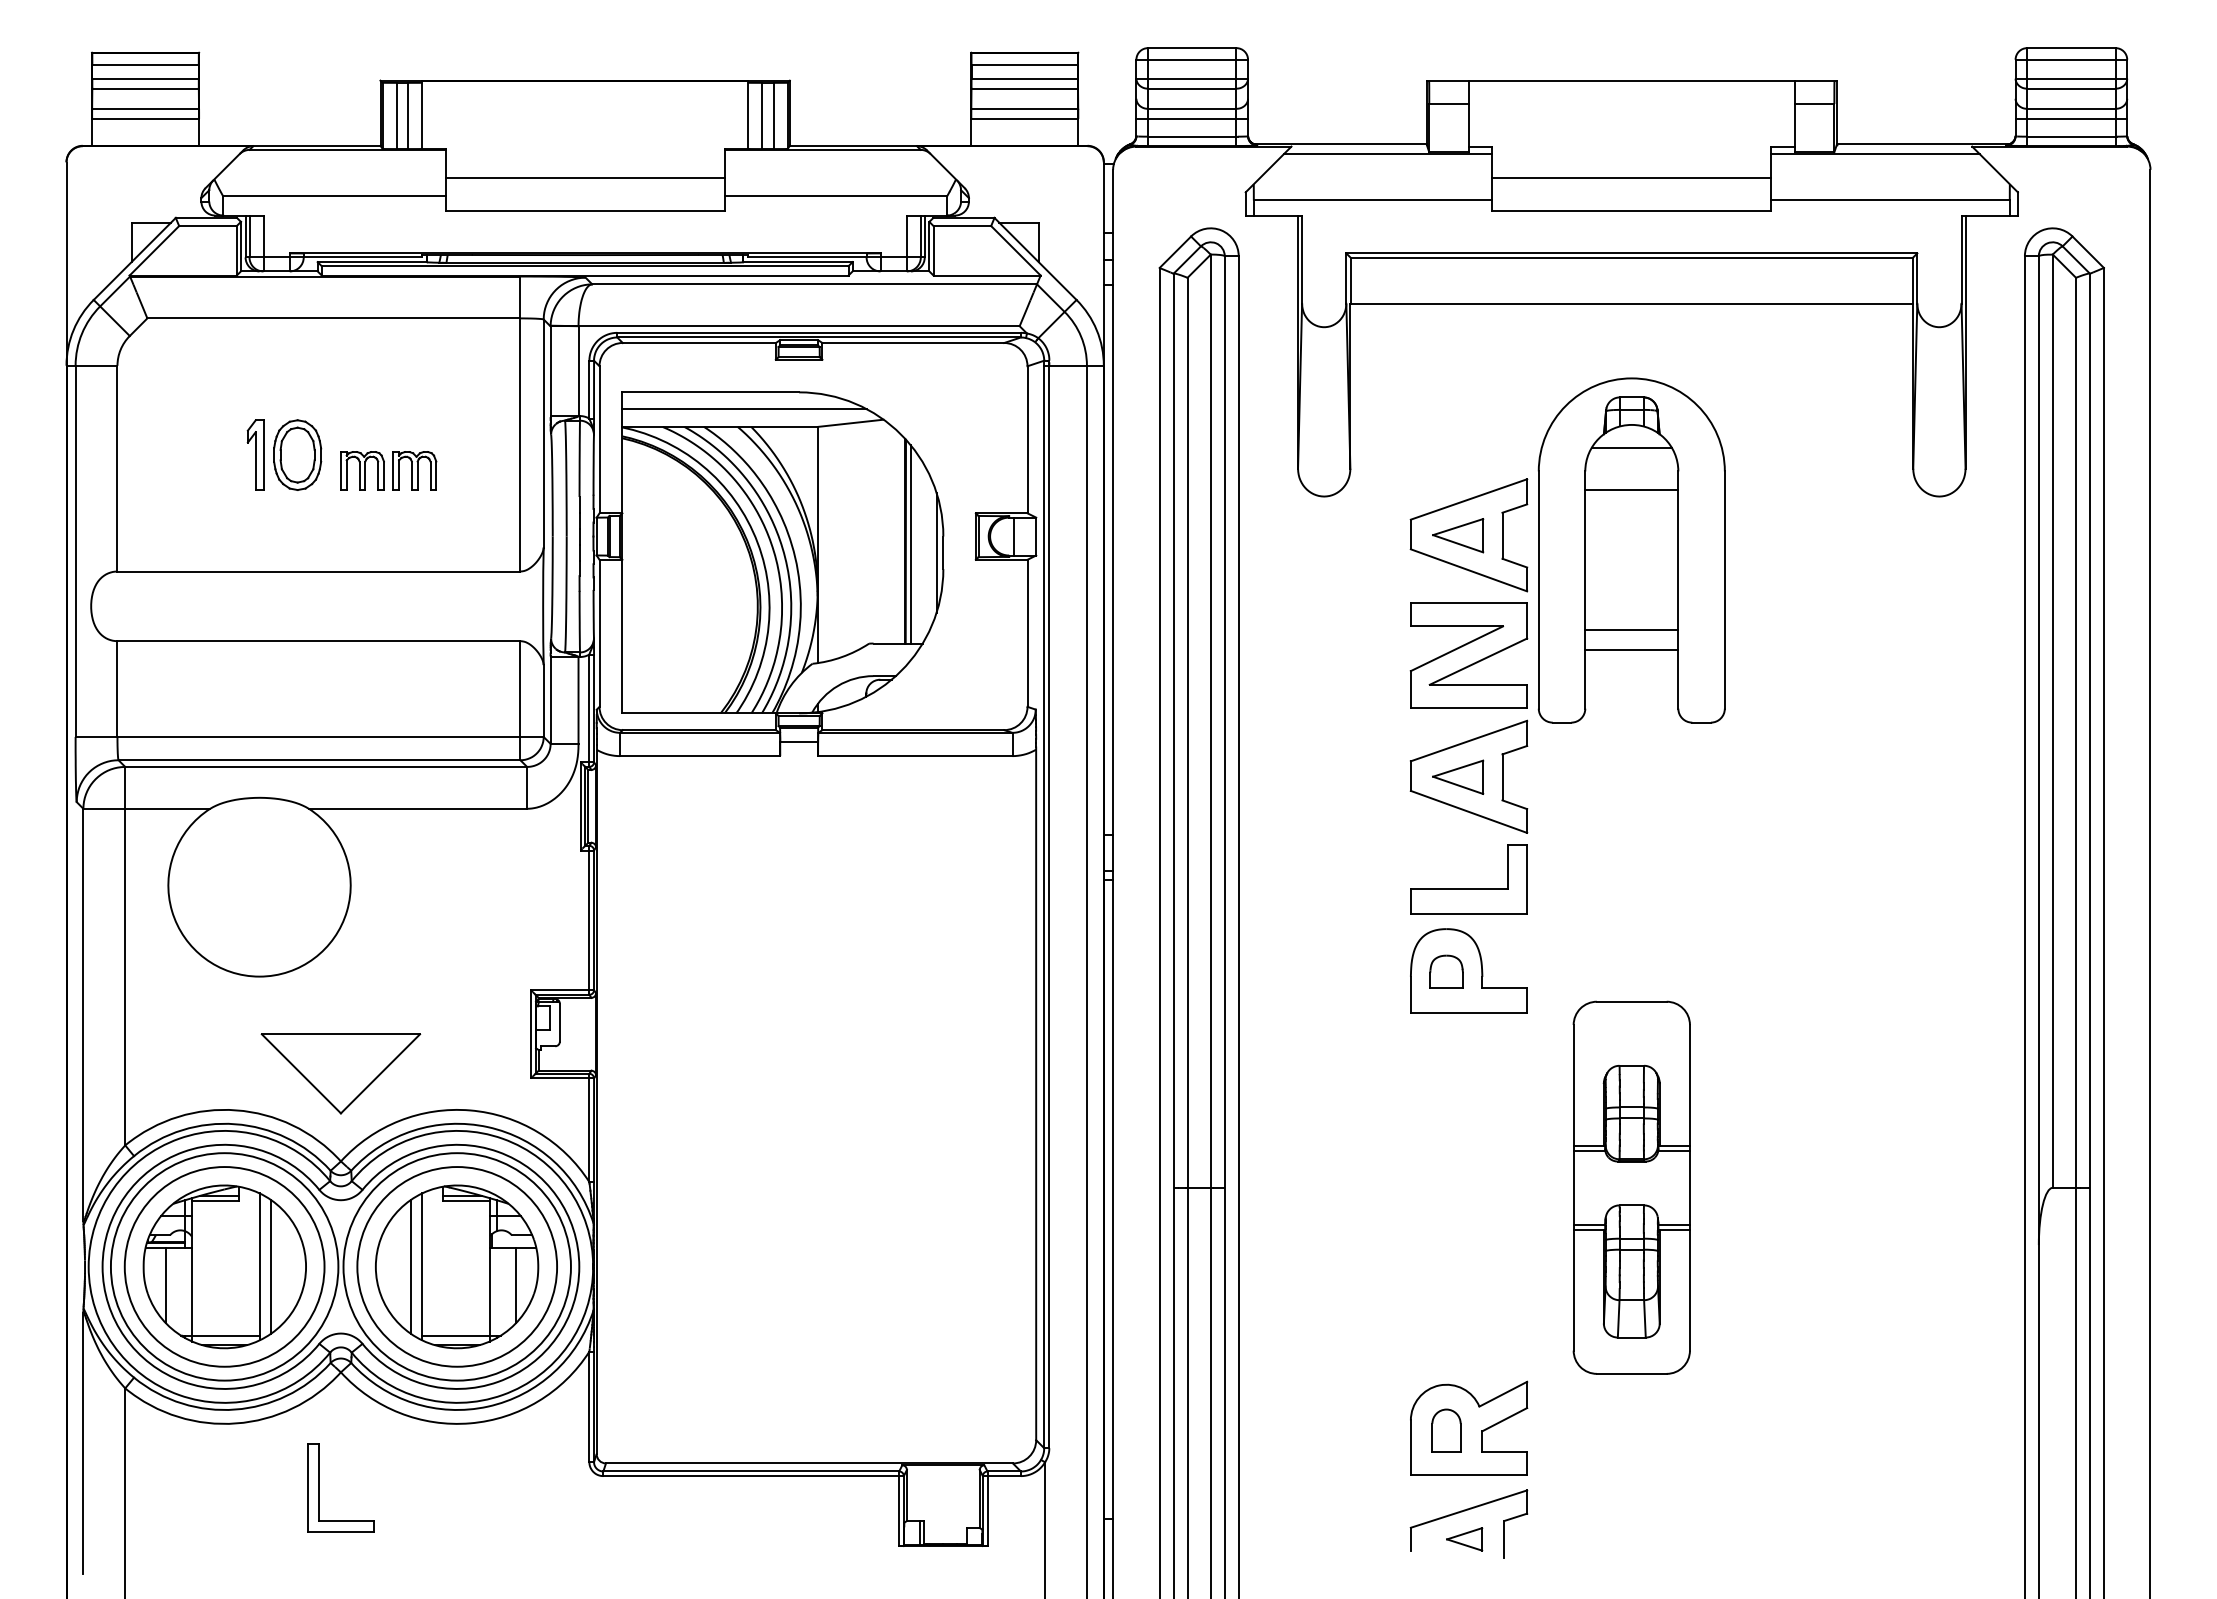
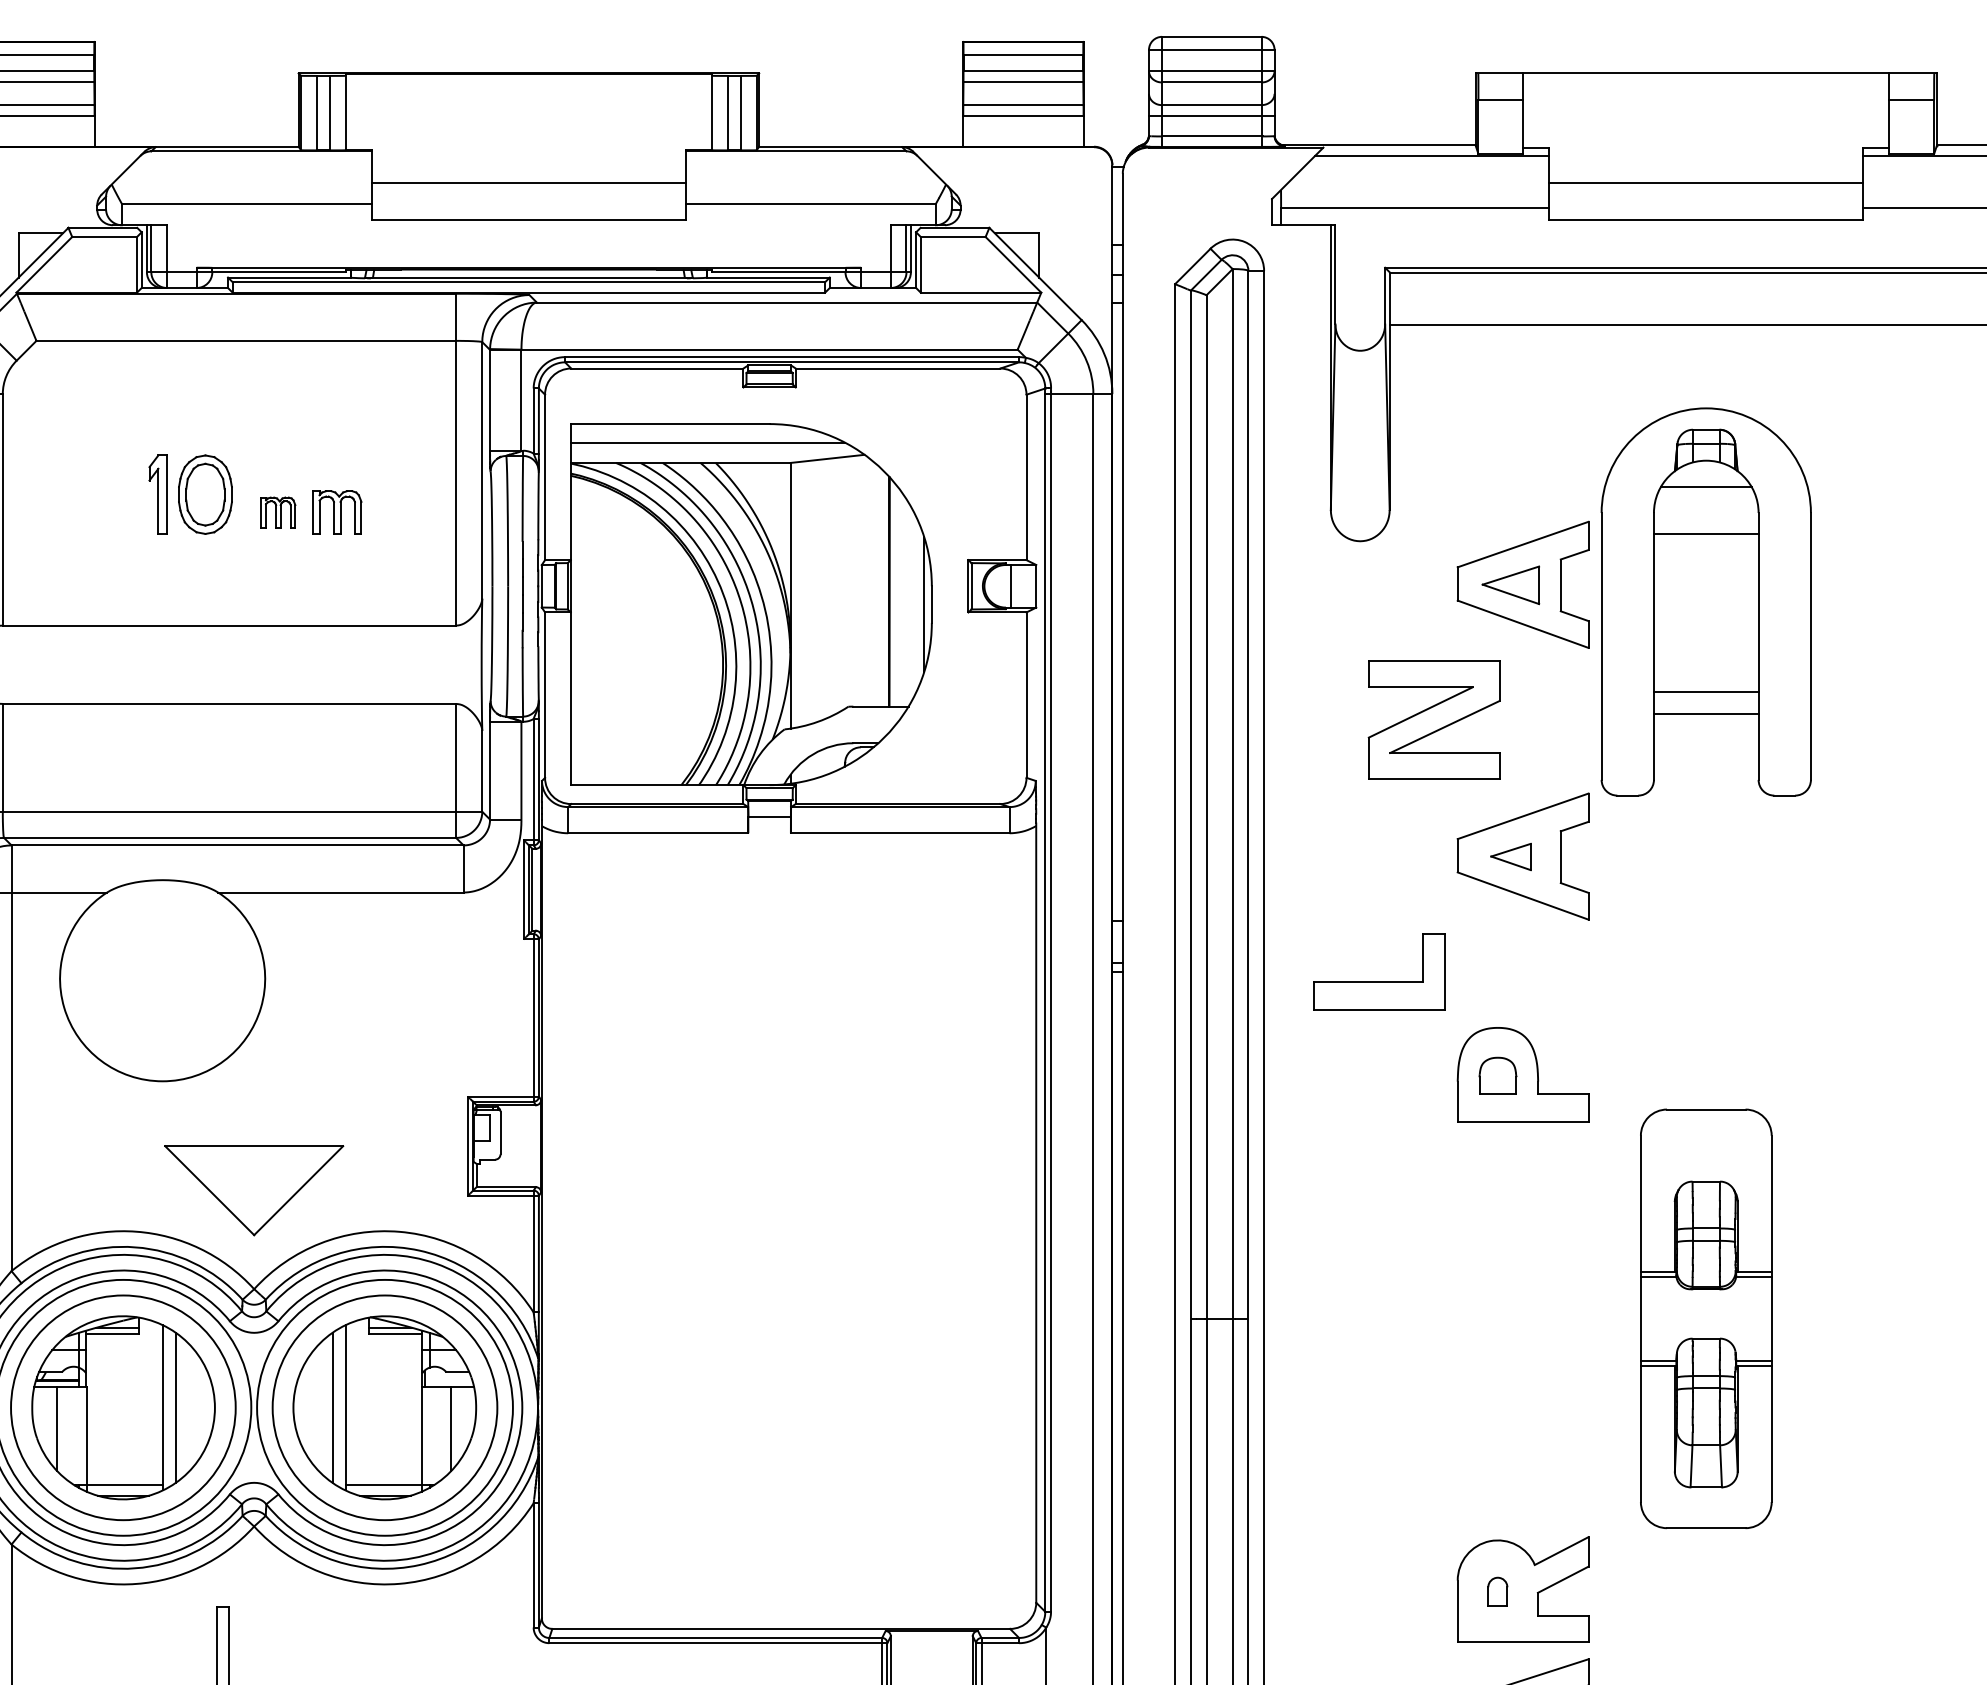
part: (362, 470) -> (278, 511), size x0.7
line: (910, 544) -> (894, 595), removed
part: (1468, 655) -> (1433, 720), moved
part: (1458, 776) -> (1511, 856), size x0.7
part: (1468, 888) -> (1378, 982), moved
part: (1446, 1430) -> (1497, 1591), size x0.6

